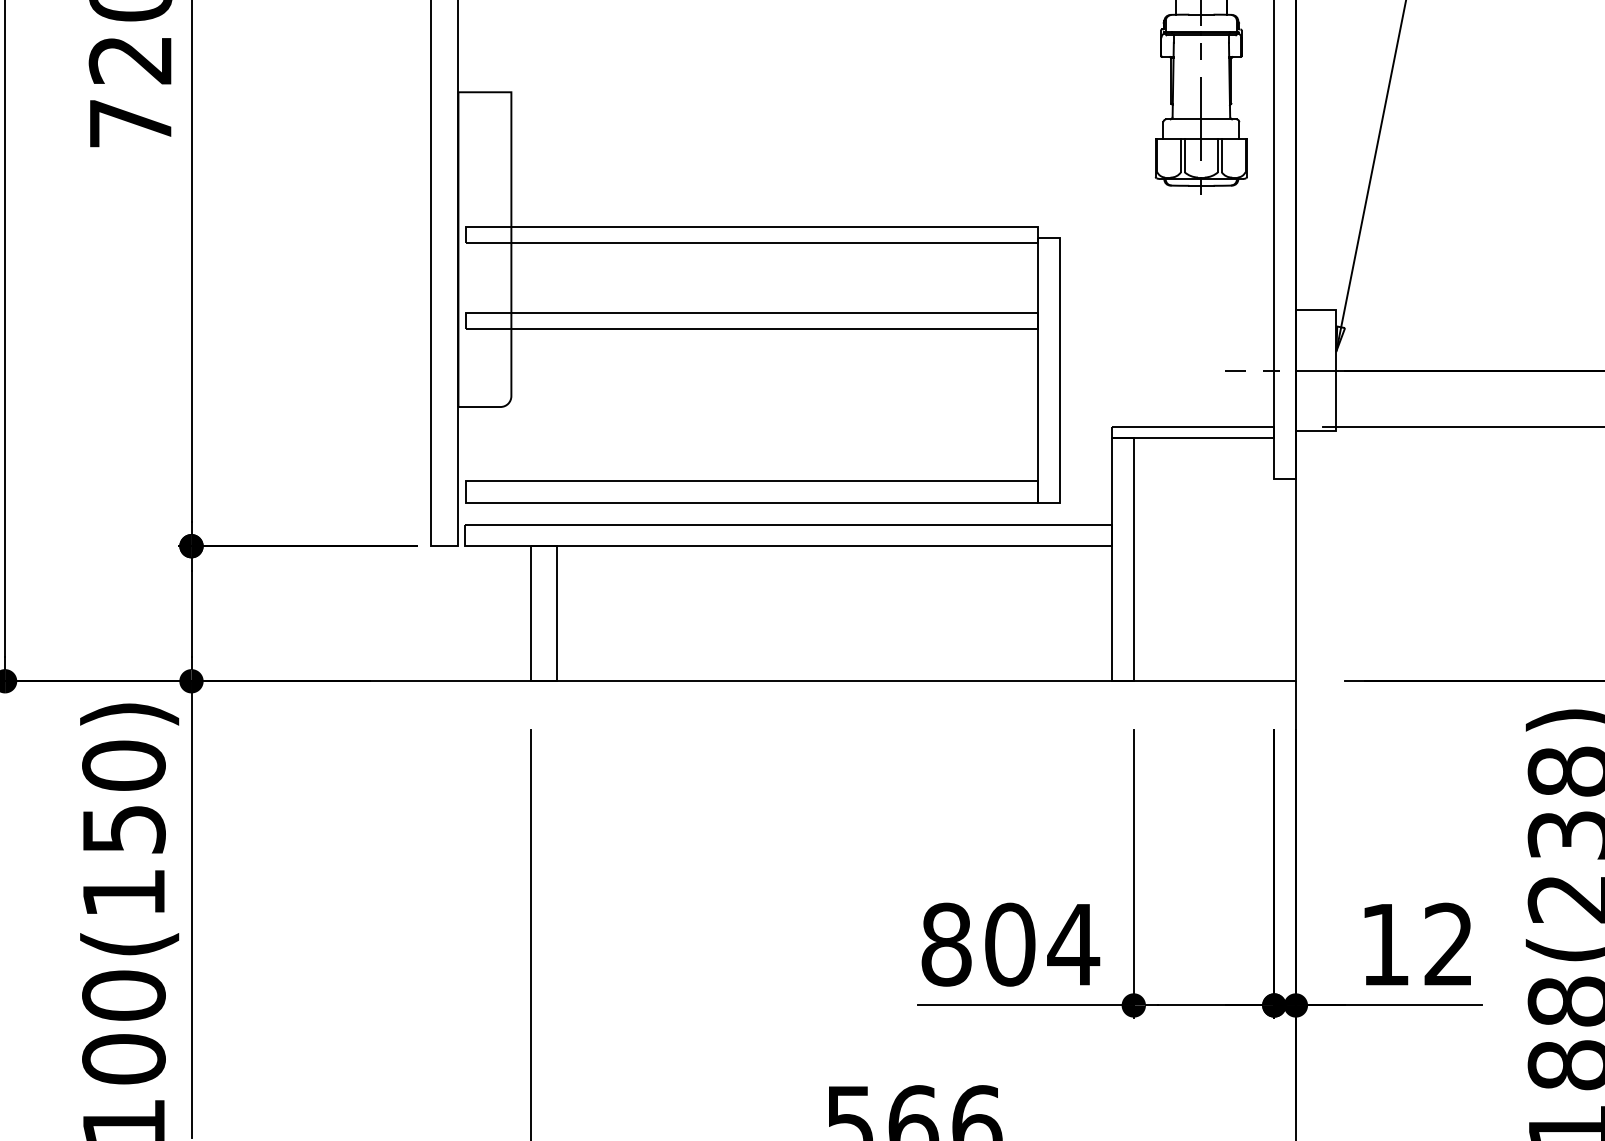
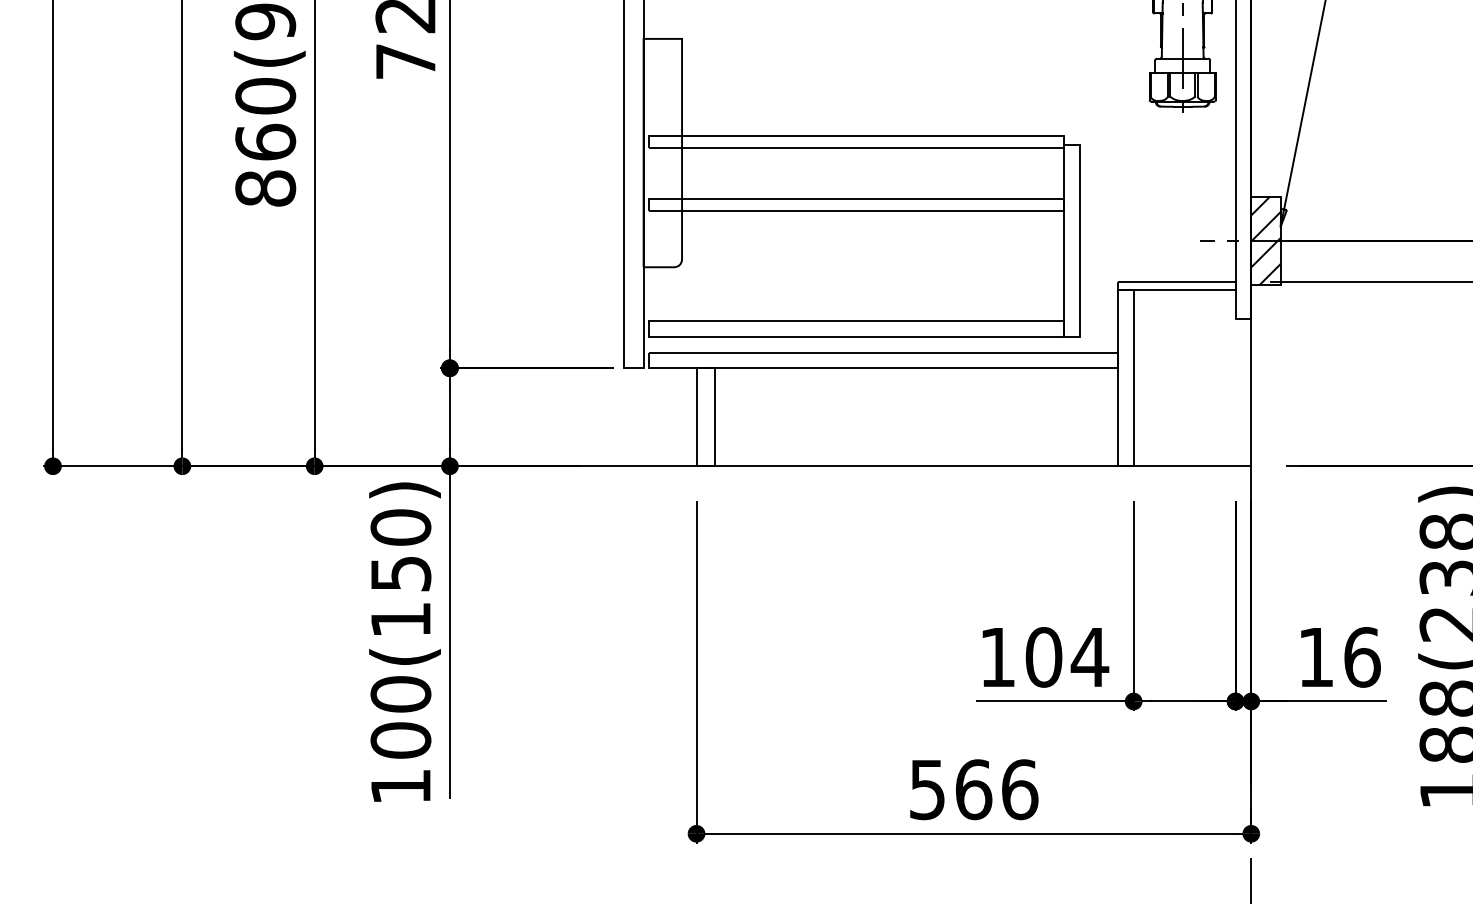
hatch: (1315, 370) -> (1265, 240), added
text: (946, 944) -> (997, 657), 804 -> 104
text: (1449, 944) -> (1362, 657), 12 -> 16

